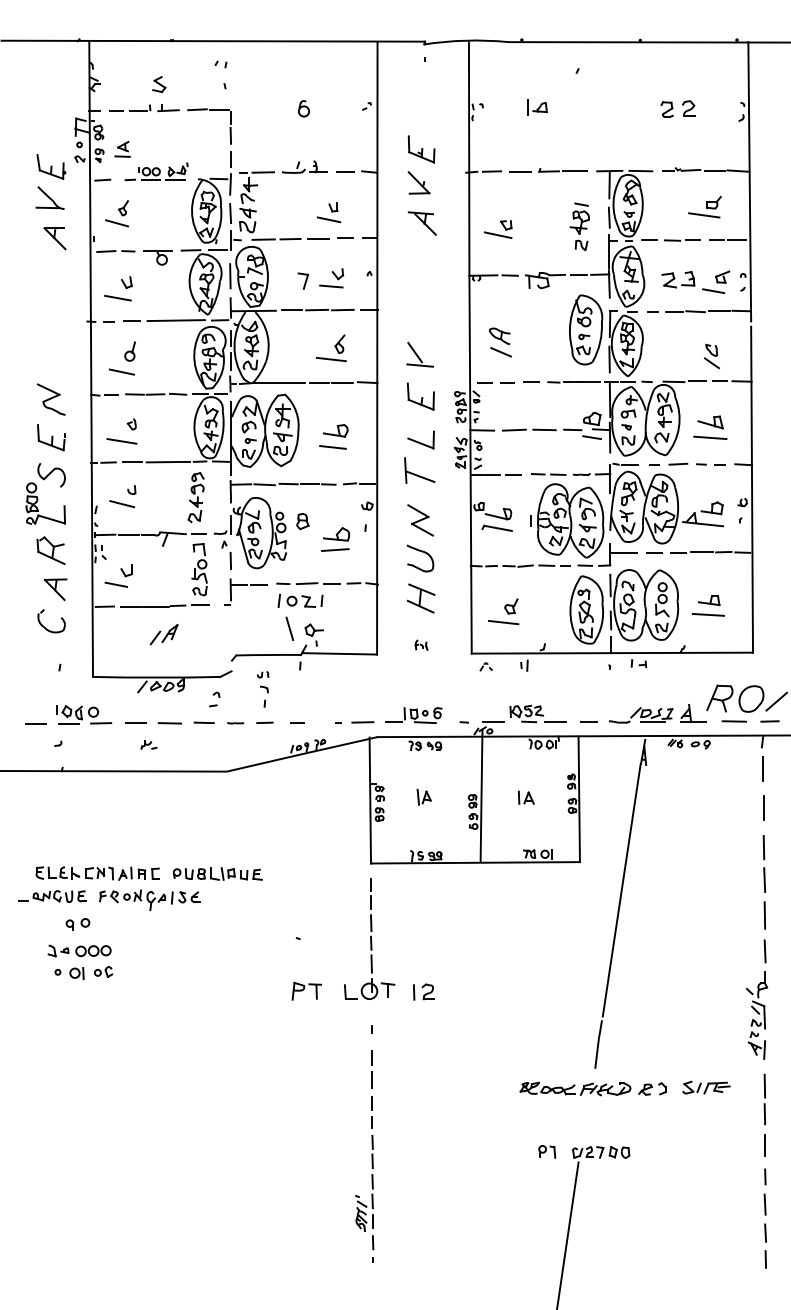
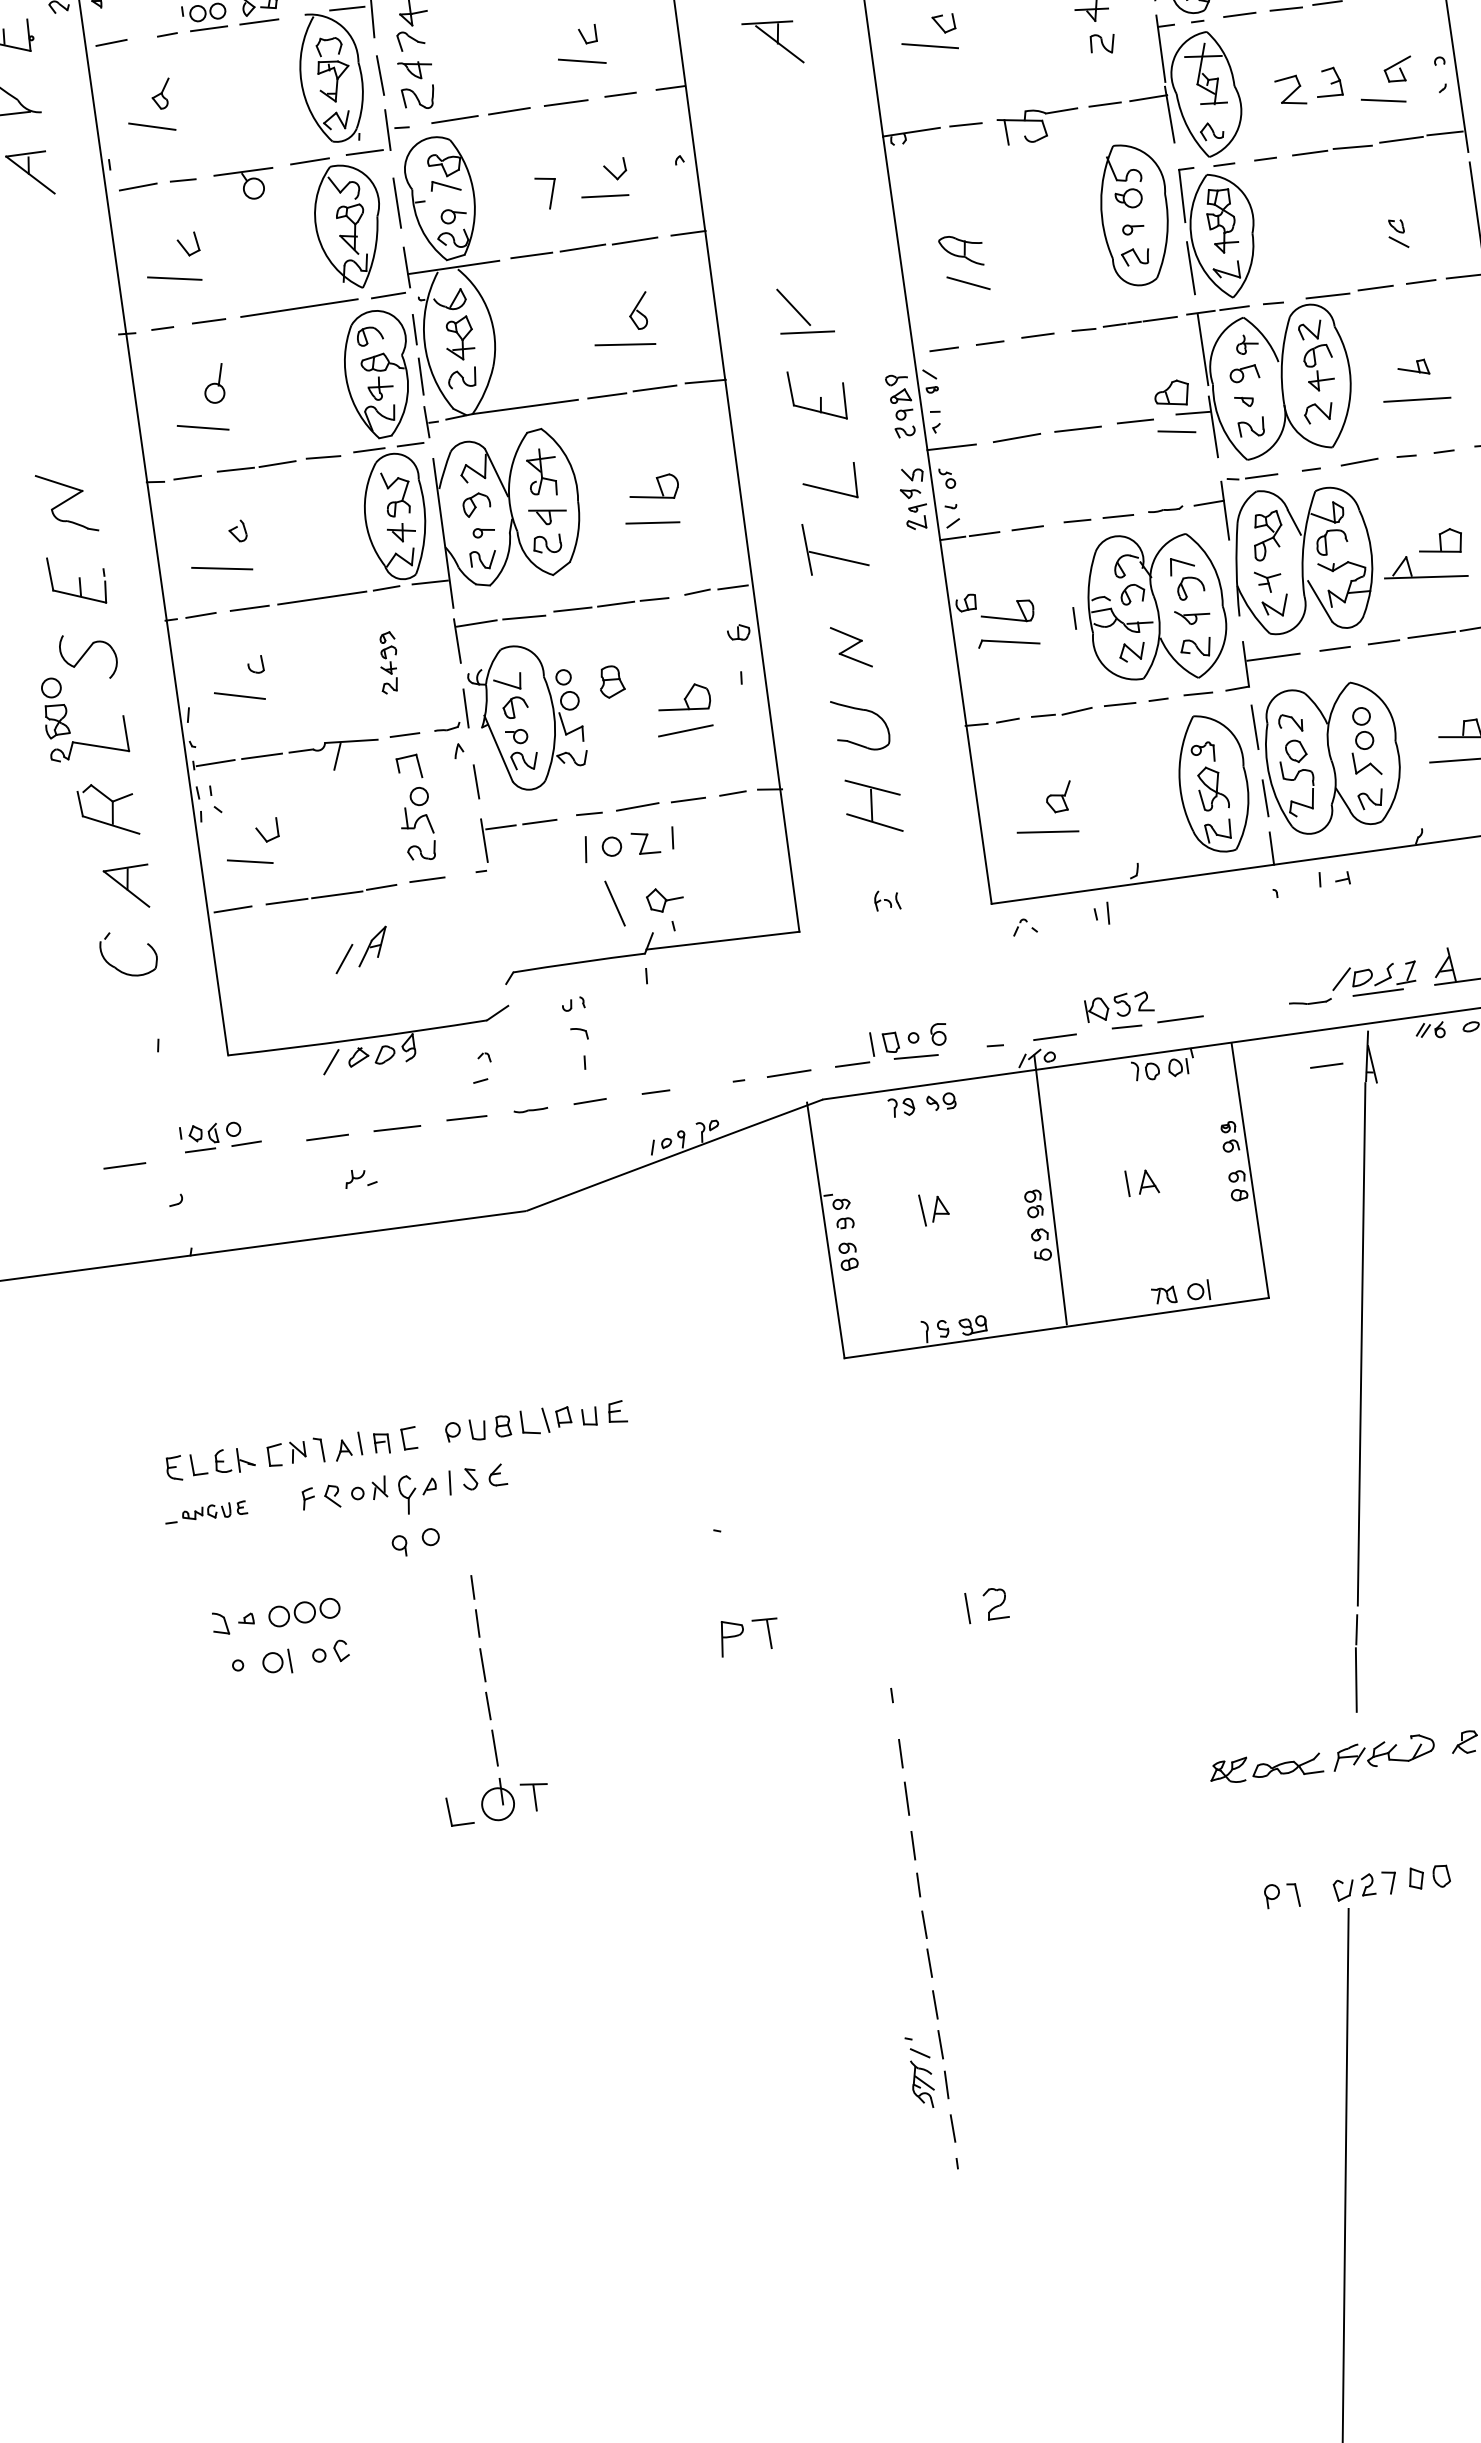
part: (711, 356) -> (1397, 234), size x0.6
part: (710, 422) -> (1413, 368), size x0.6
part: (195, 497) -> (387, 662), size x0.6
part: (420, 520) -> (850, 647), size x0.7
part: (84, 714) -> (221, 1134), size x0.7
line: (588, 721) -> (1325, 1065), moved
part: (52, 896) -> (206, 1512), size x0.6
part: (77, 924) -> (415, 1542), moved
part: (369, 938) -> (483, 1696), moved

